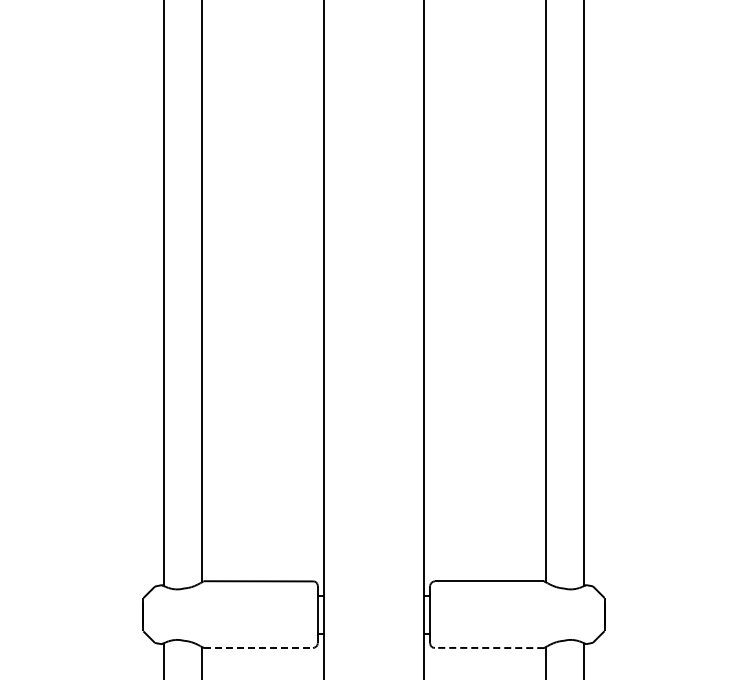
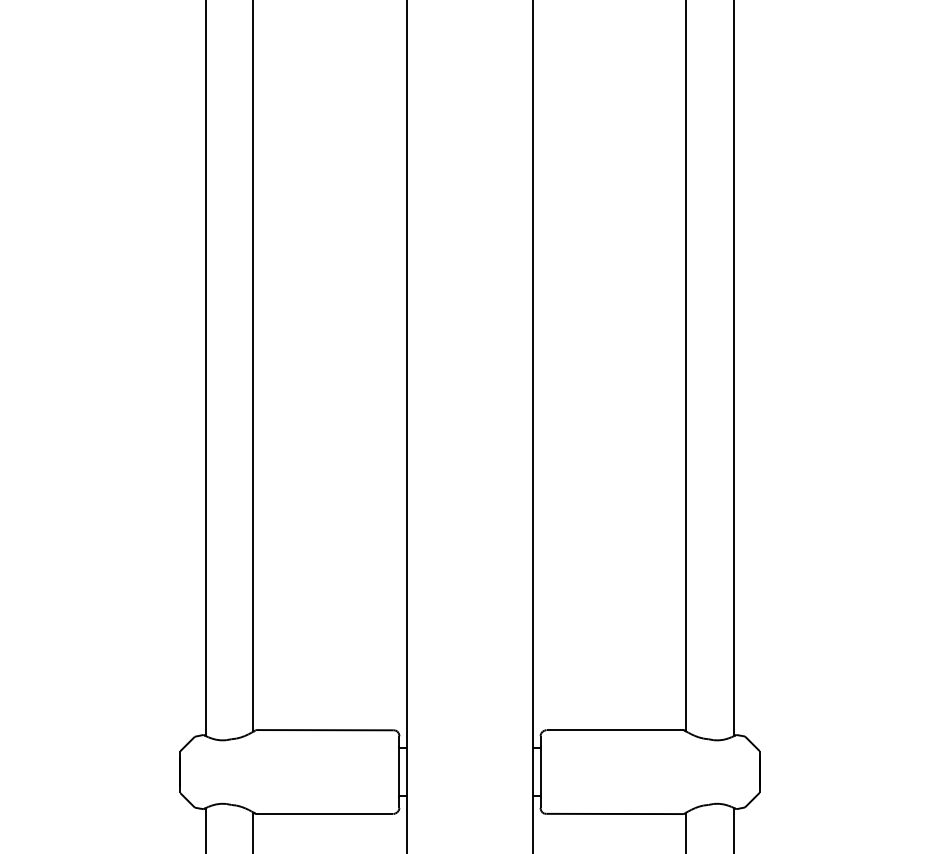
line: (489, 647) -> (615, 813), dashed -> solid
line: (258, 648) -> (324, 814), dashed -> solid

